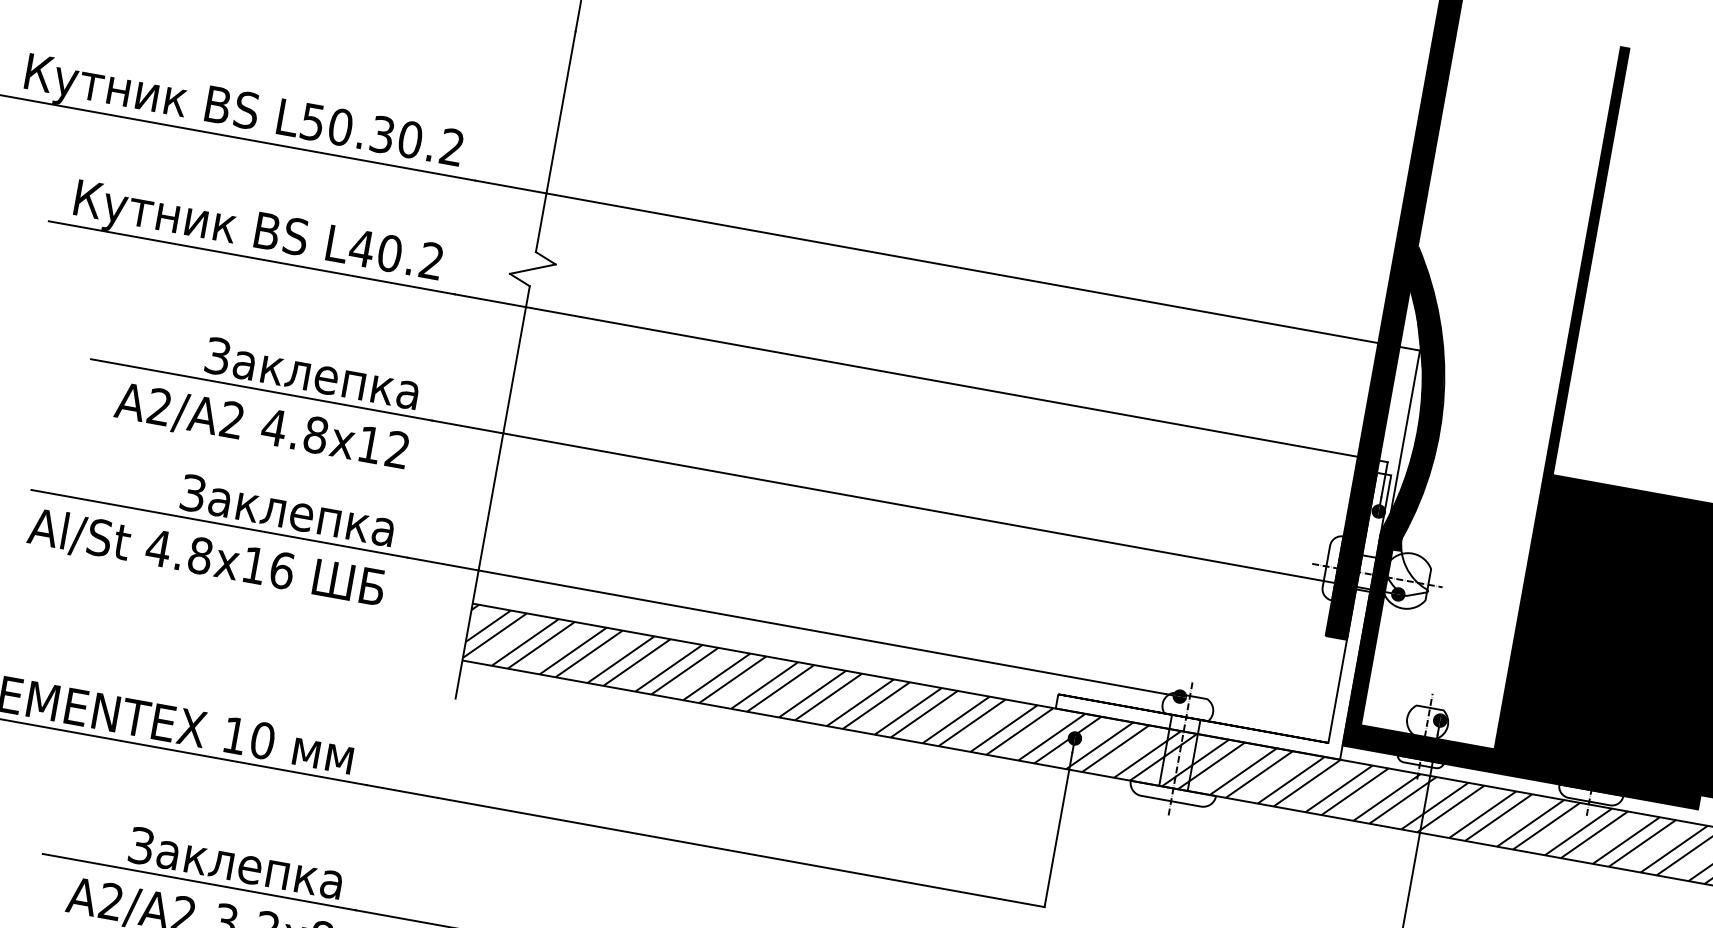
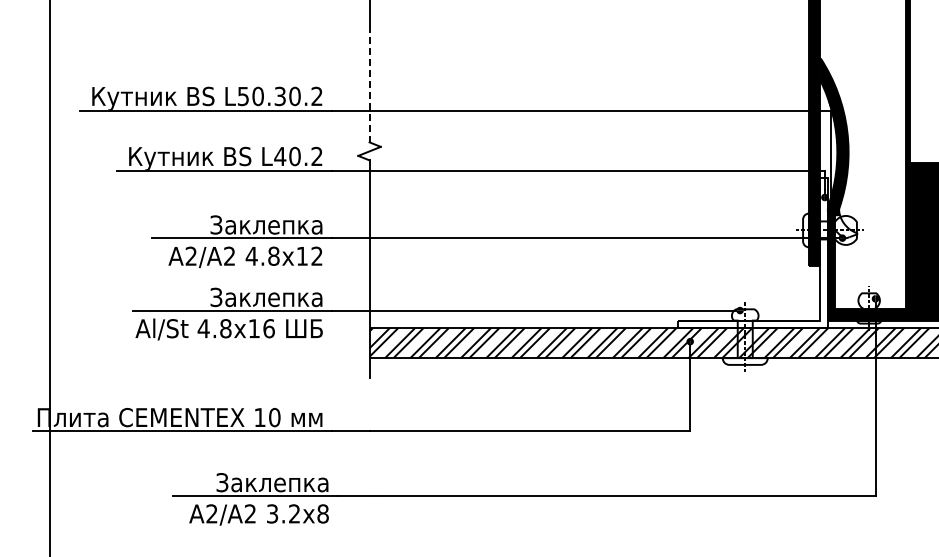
line: (555, 142) -> (369, 84), solid -> dashed

